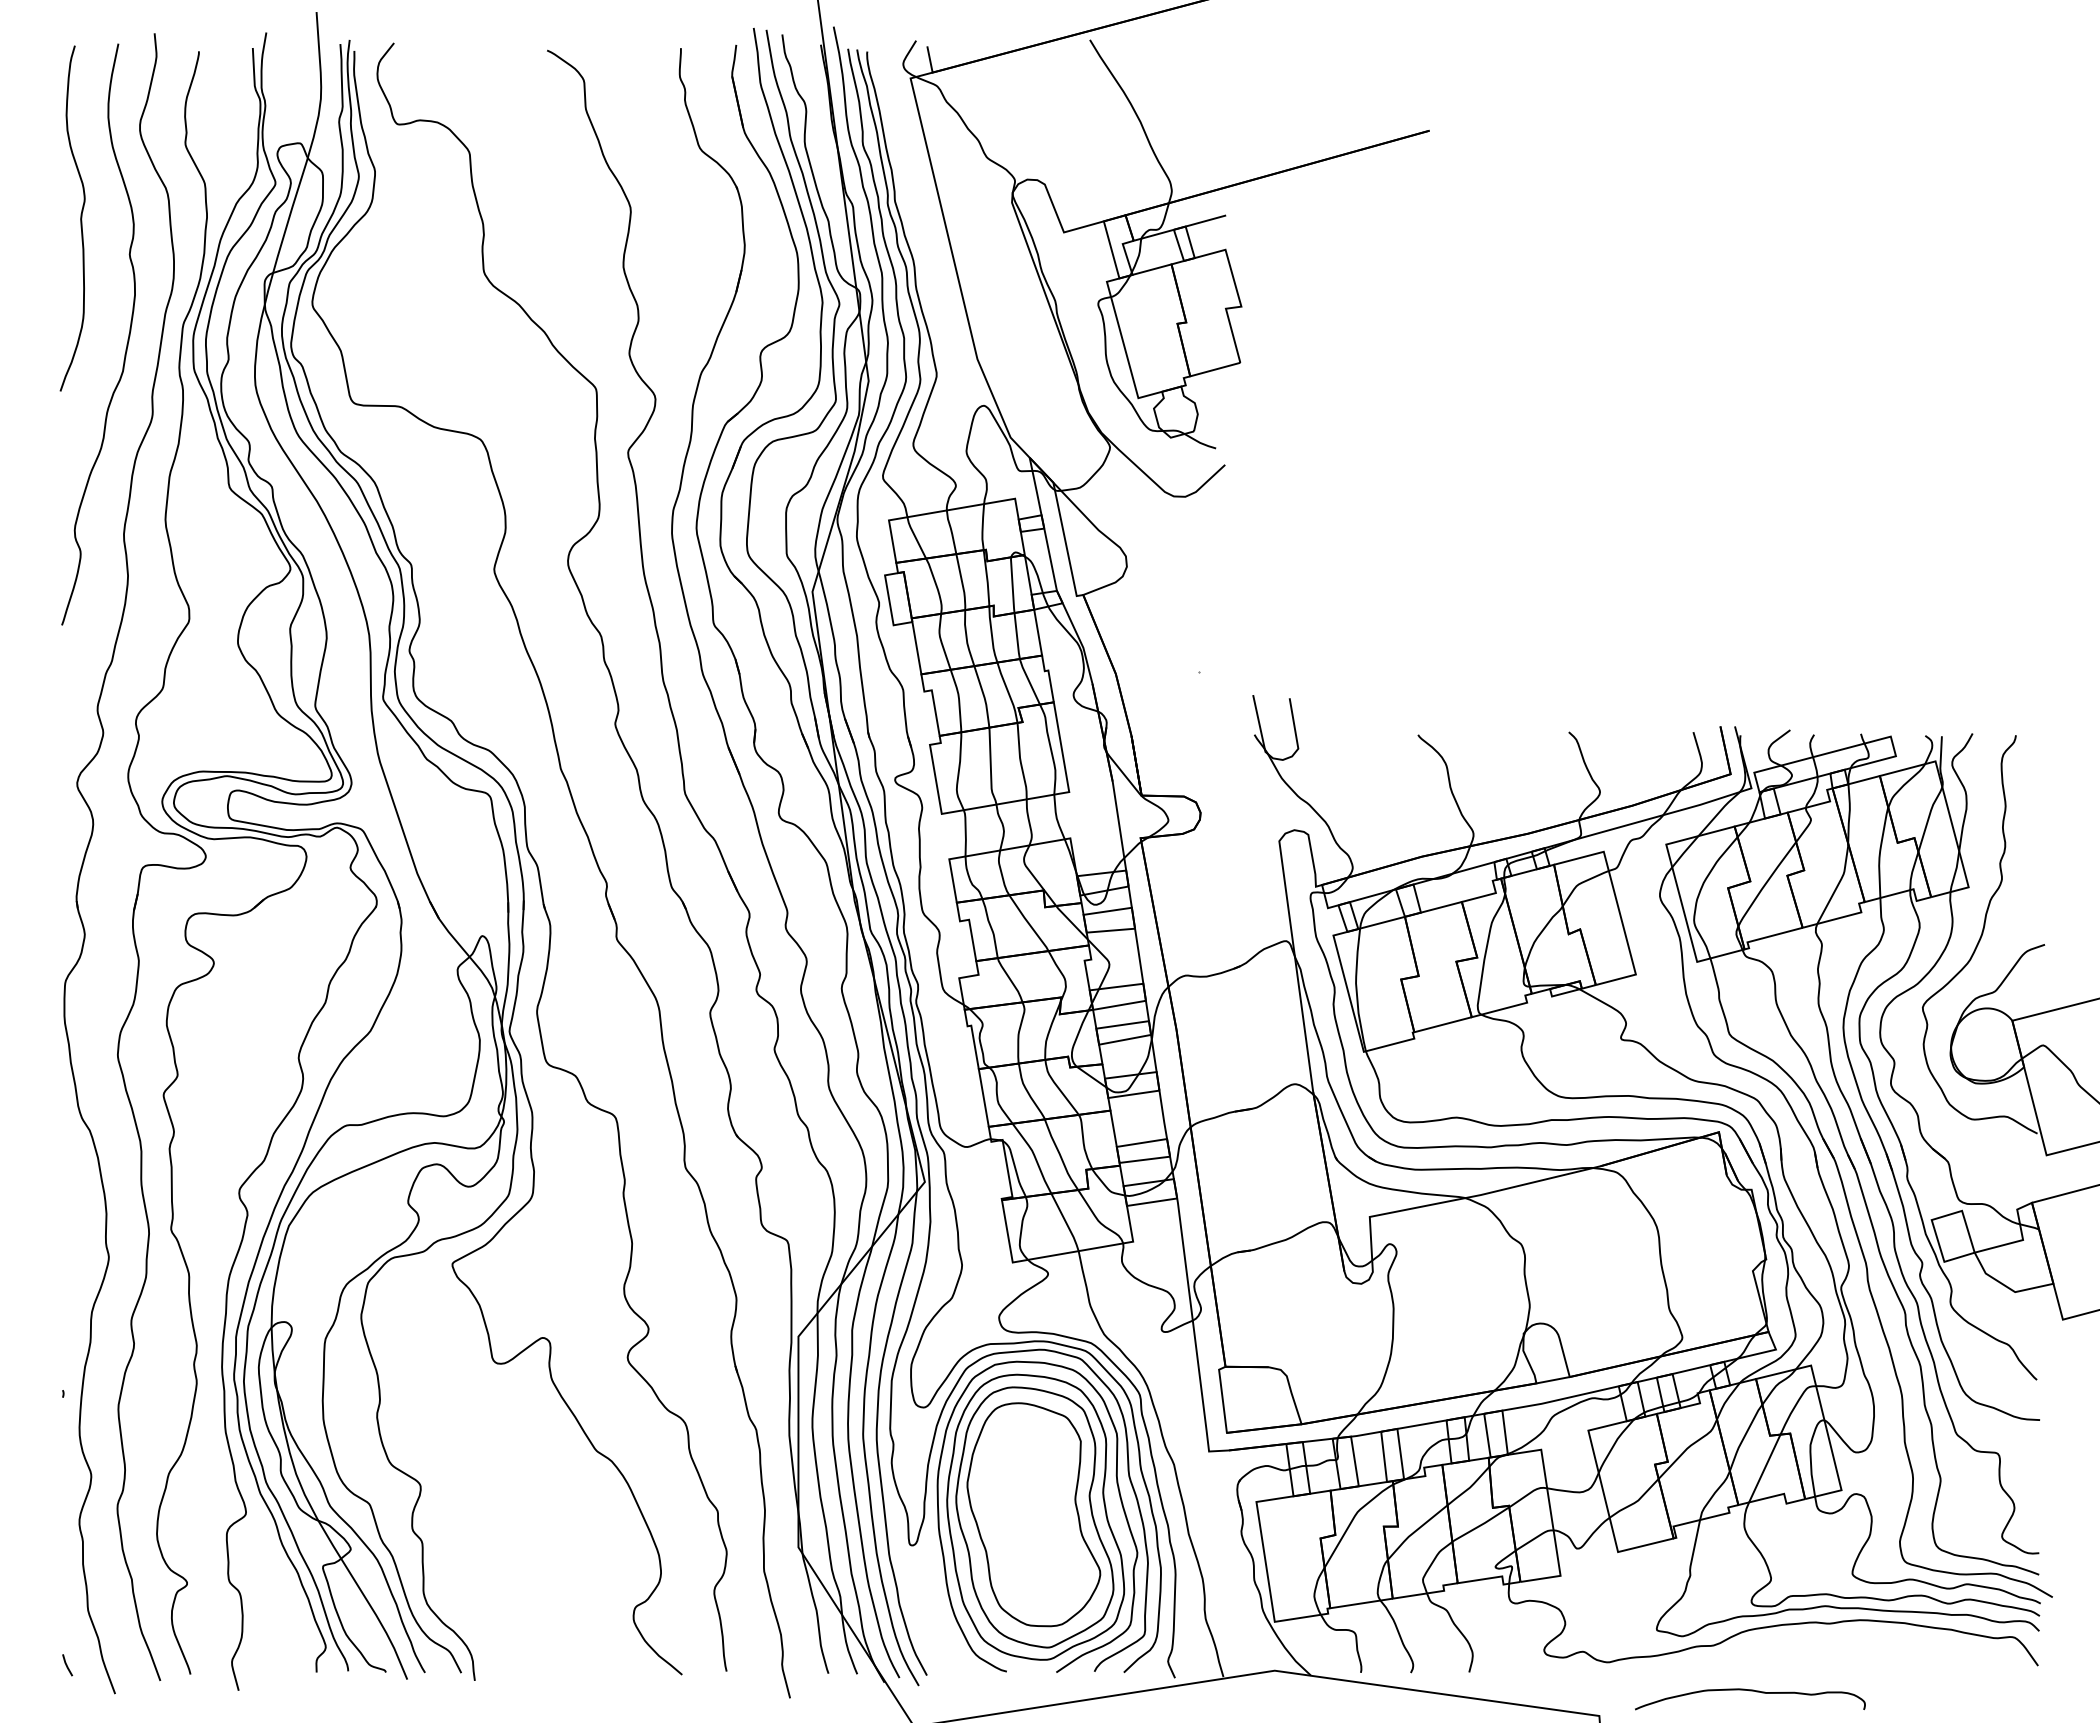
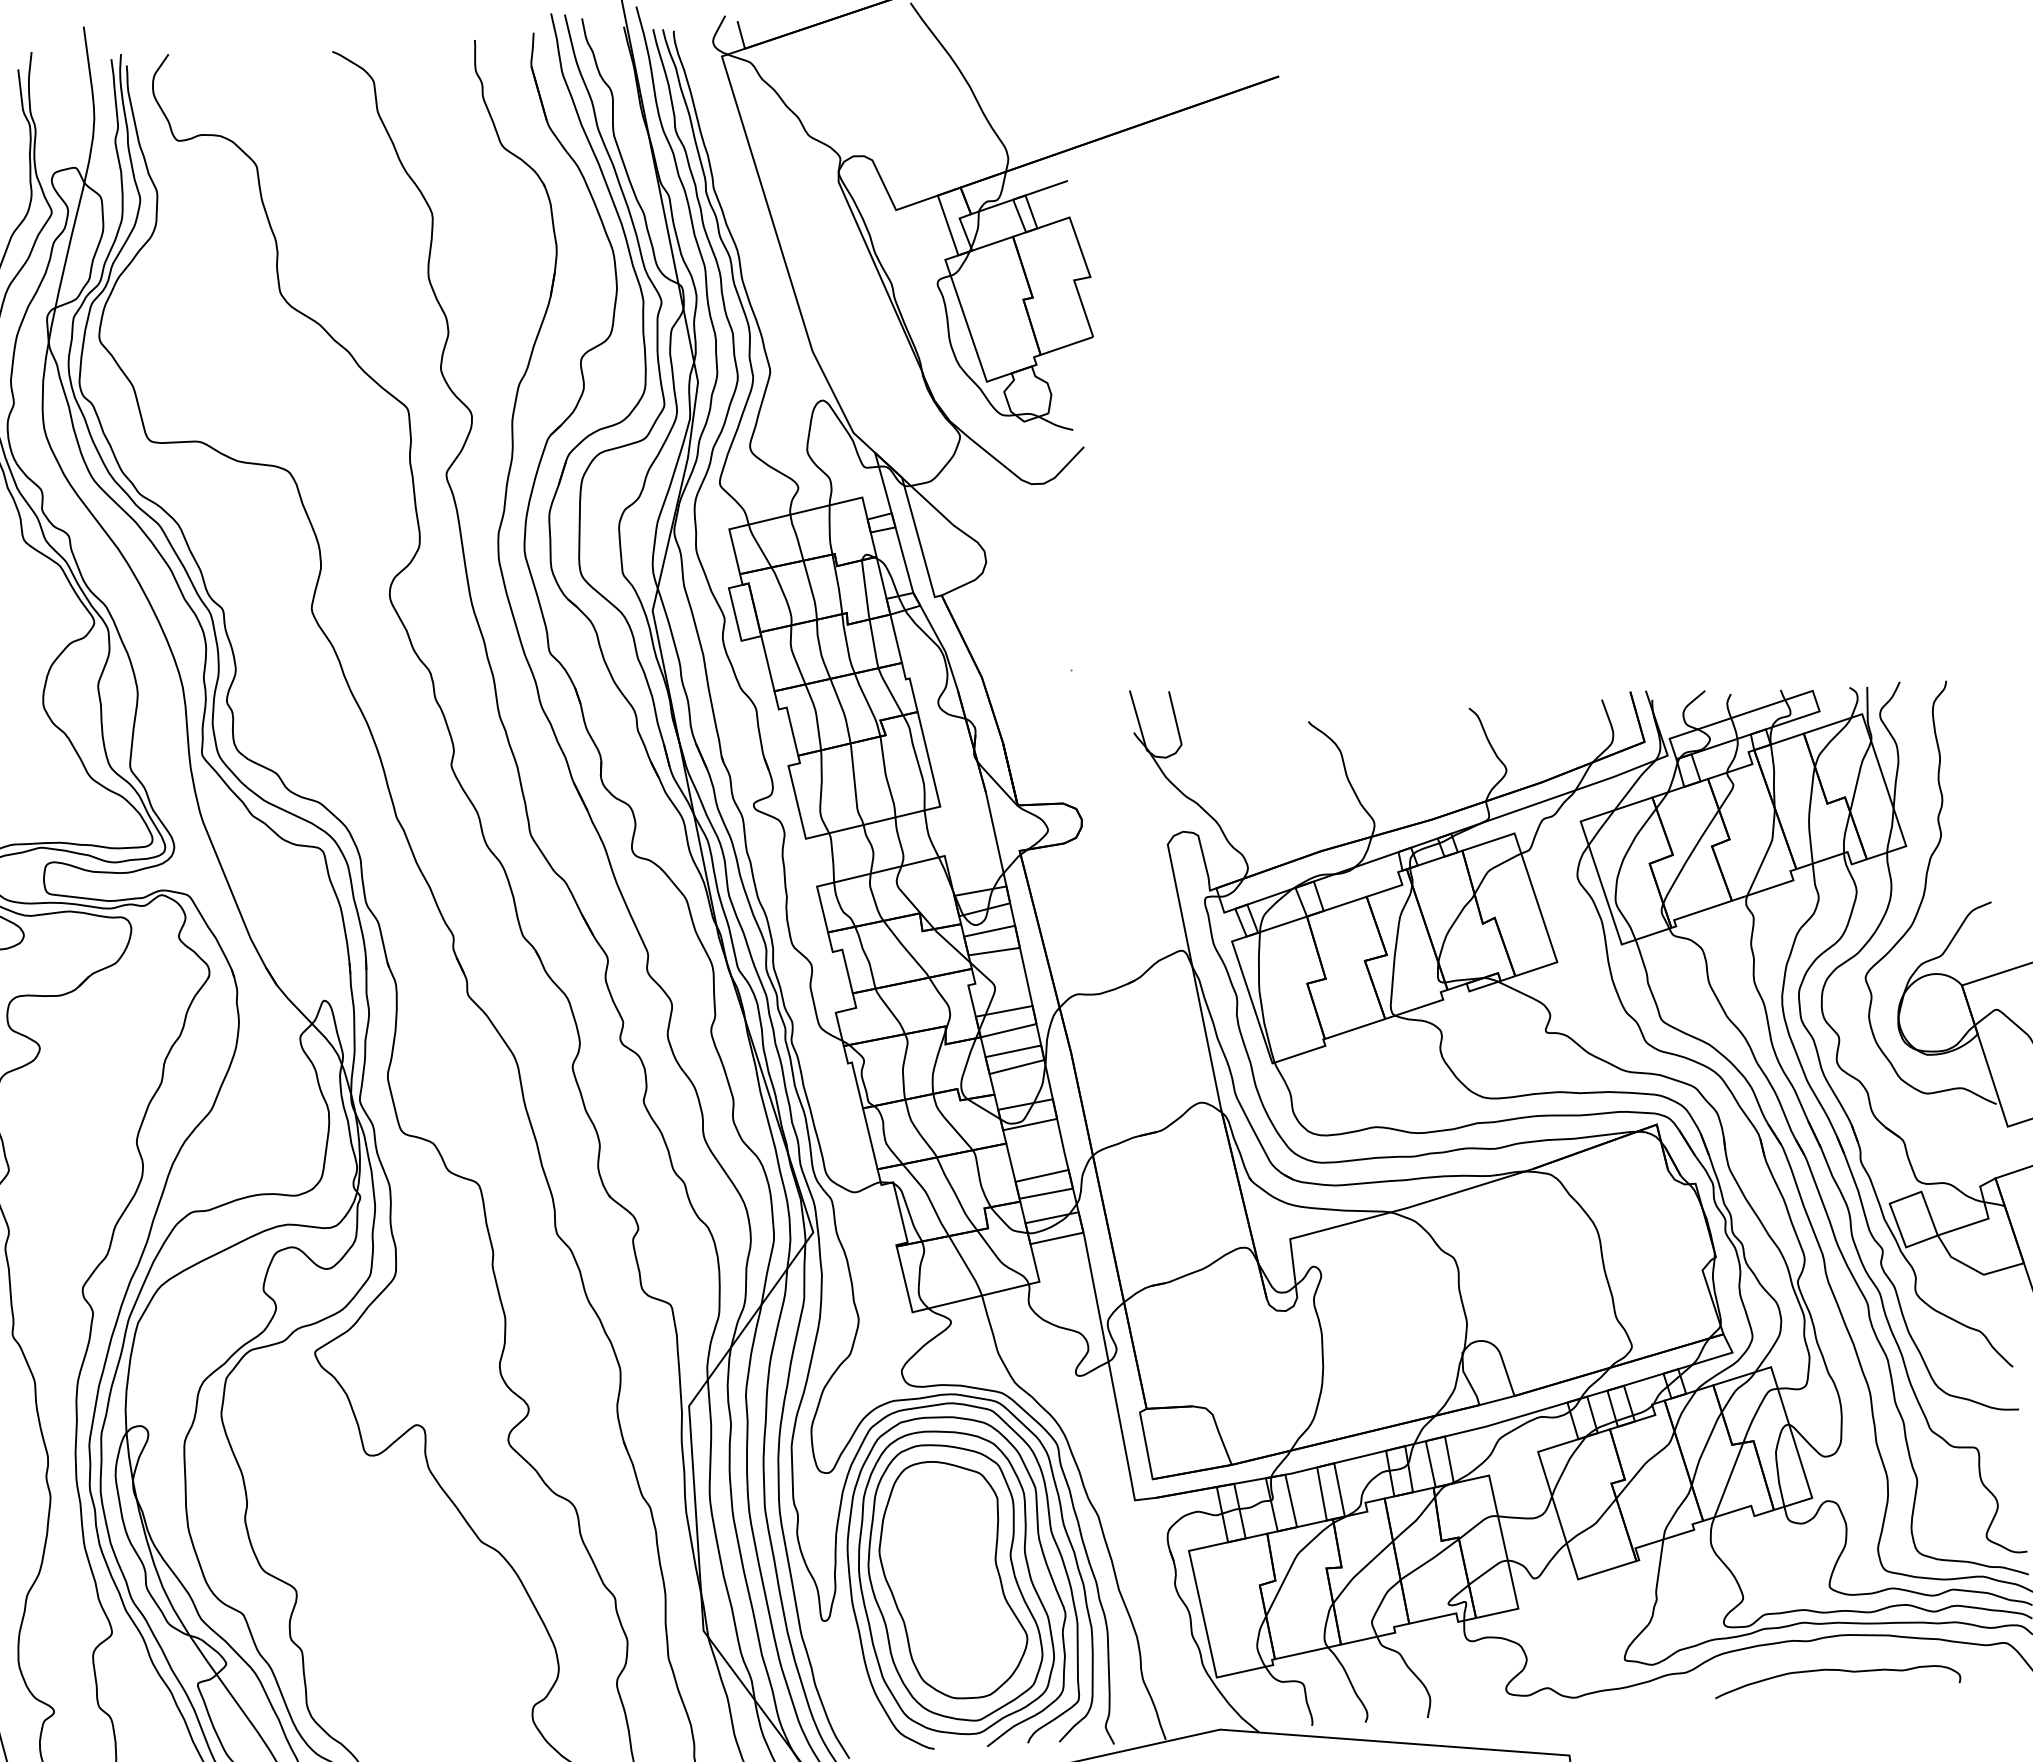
curve: (1750, 1691) -> (1837, 1671), moved

